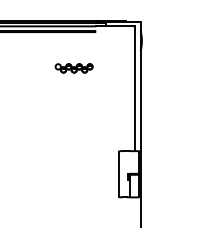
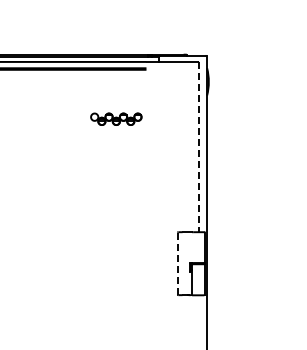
line: (135, 89) -> (199, 147), solid -> dashed
line: (118, 174) -> (177, 263), solid -> dashed

